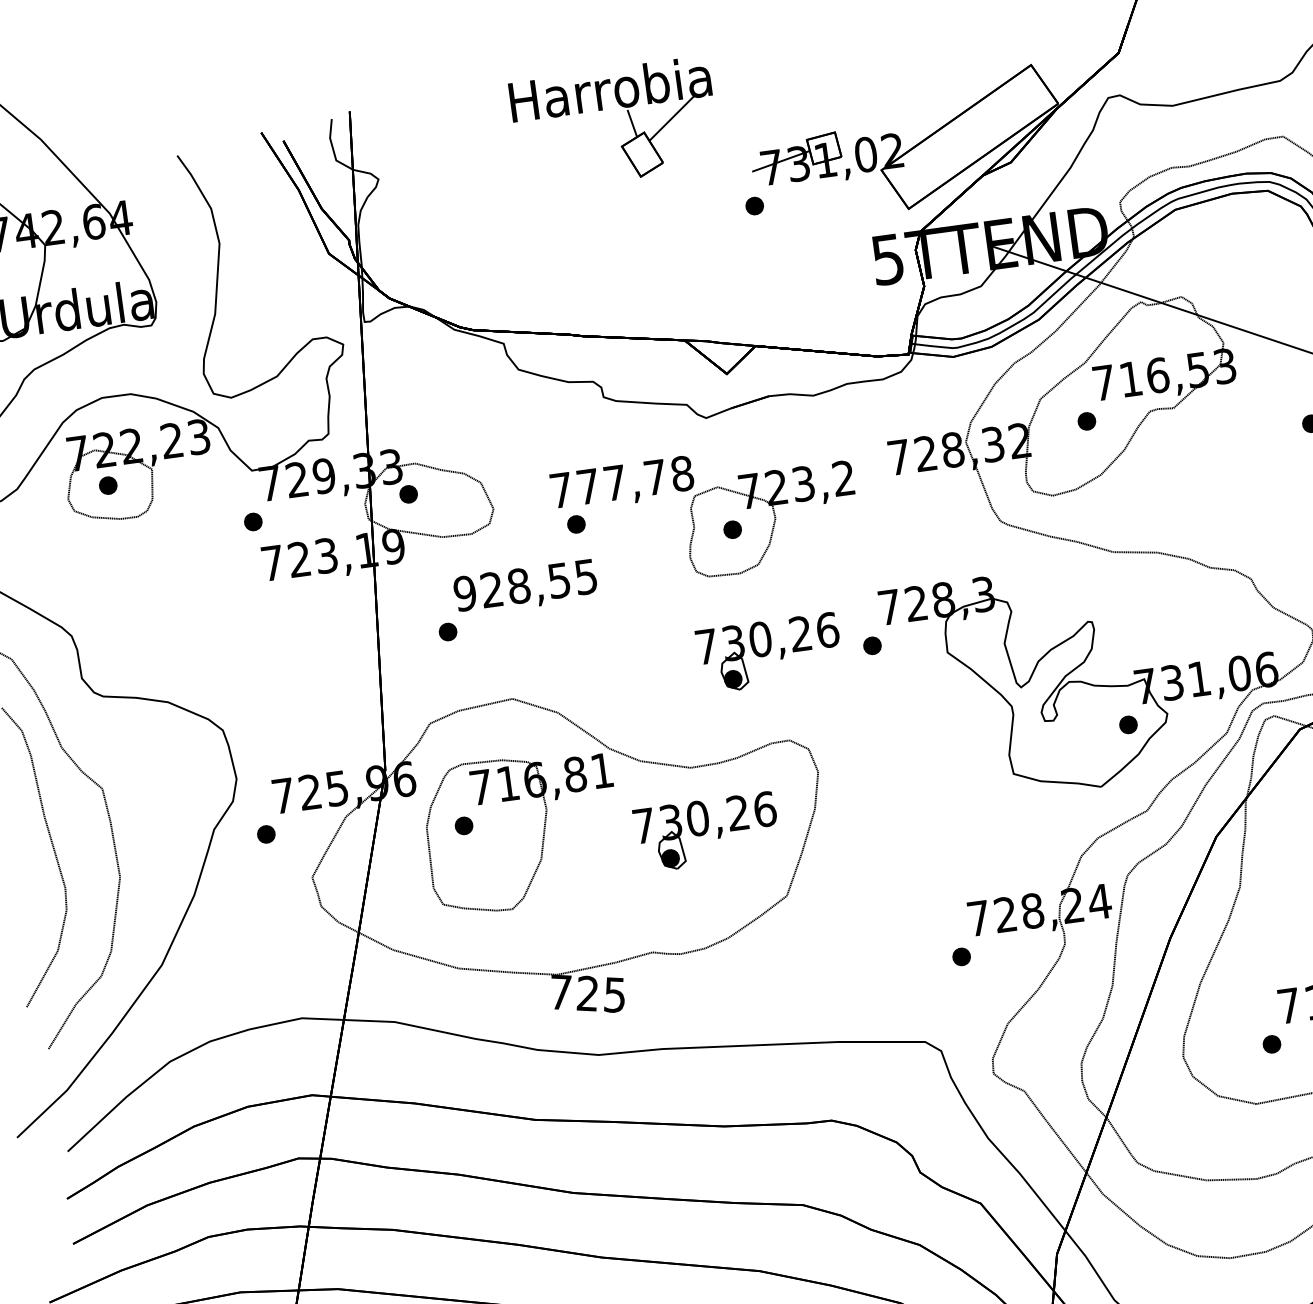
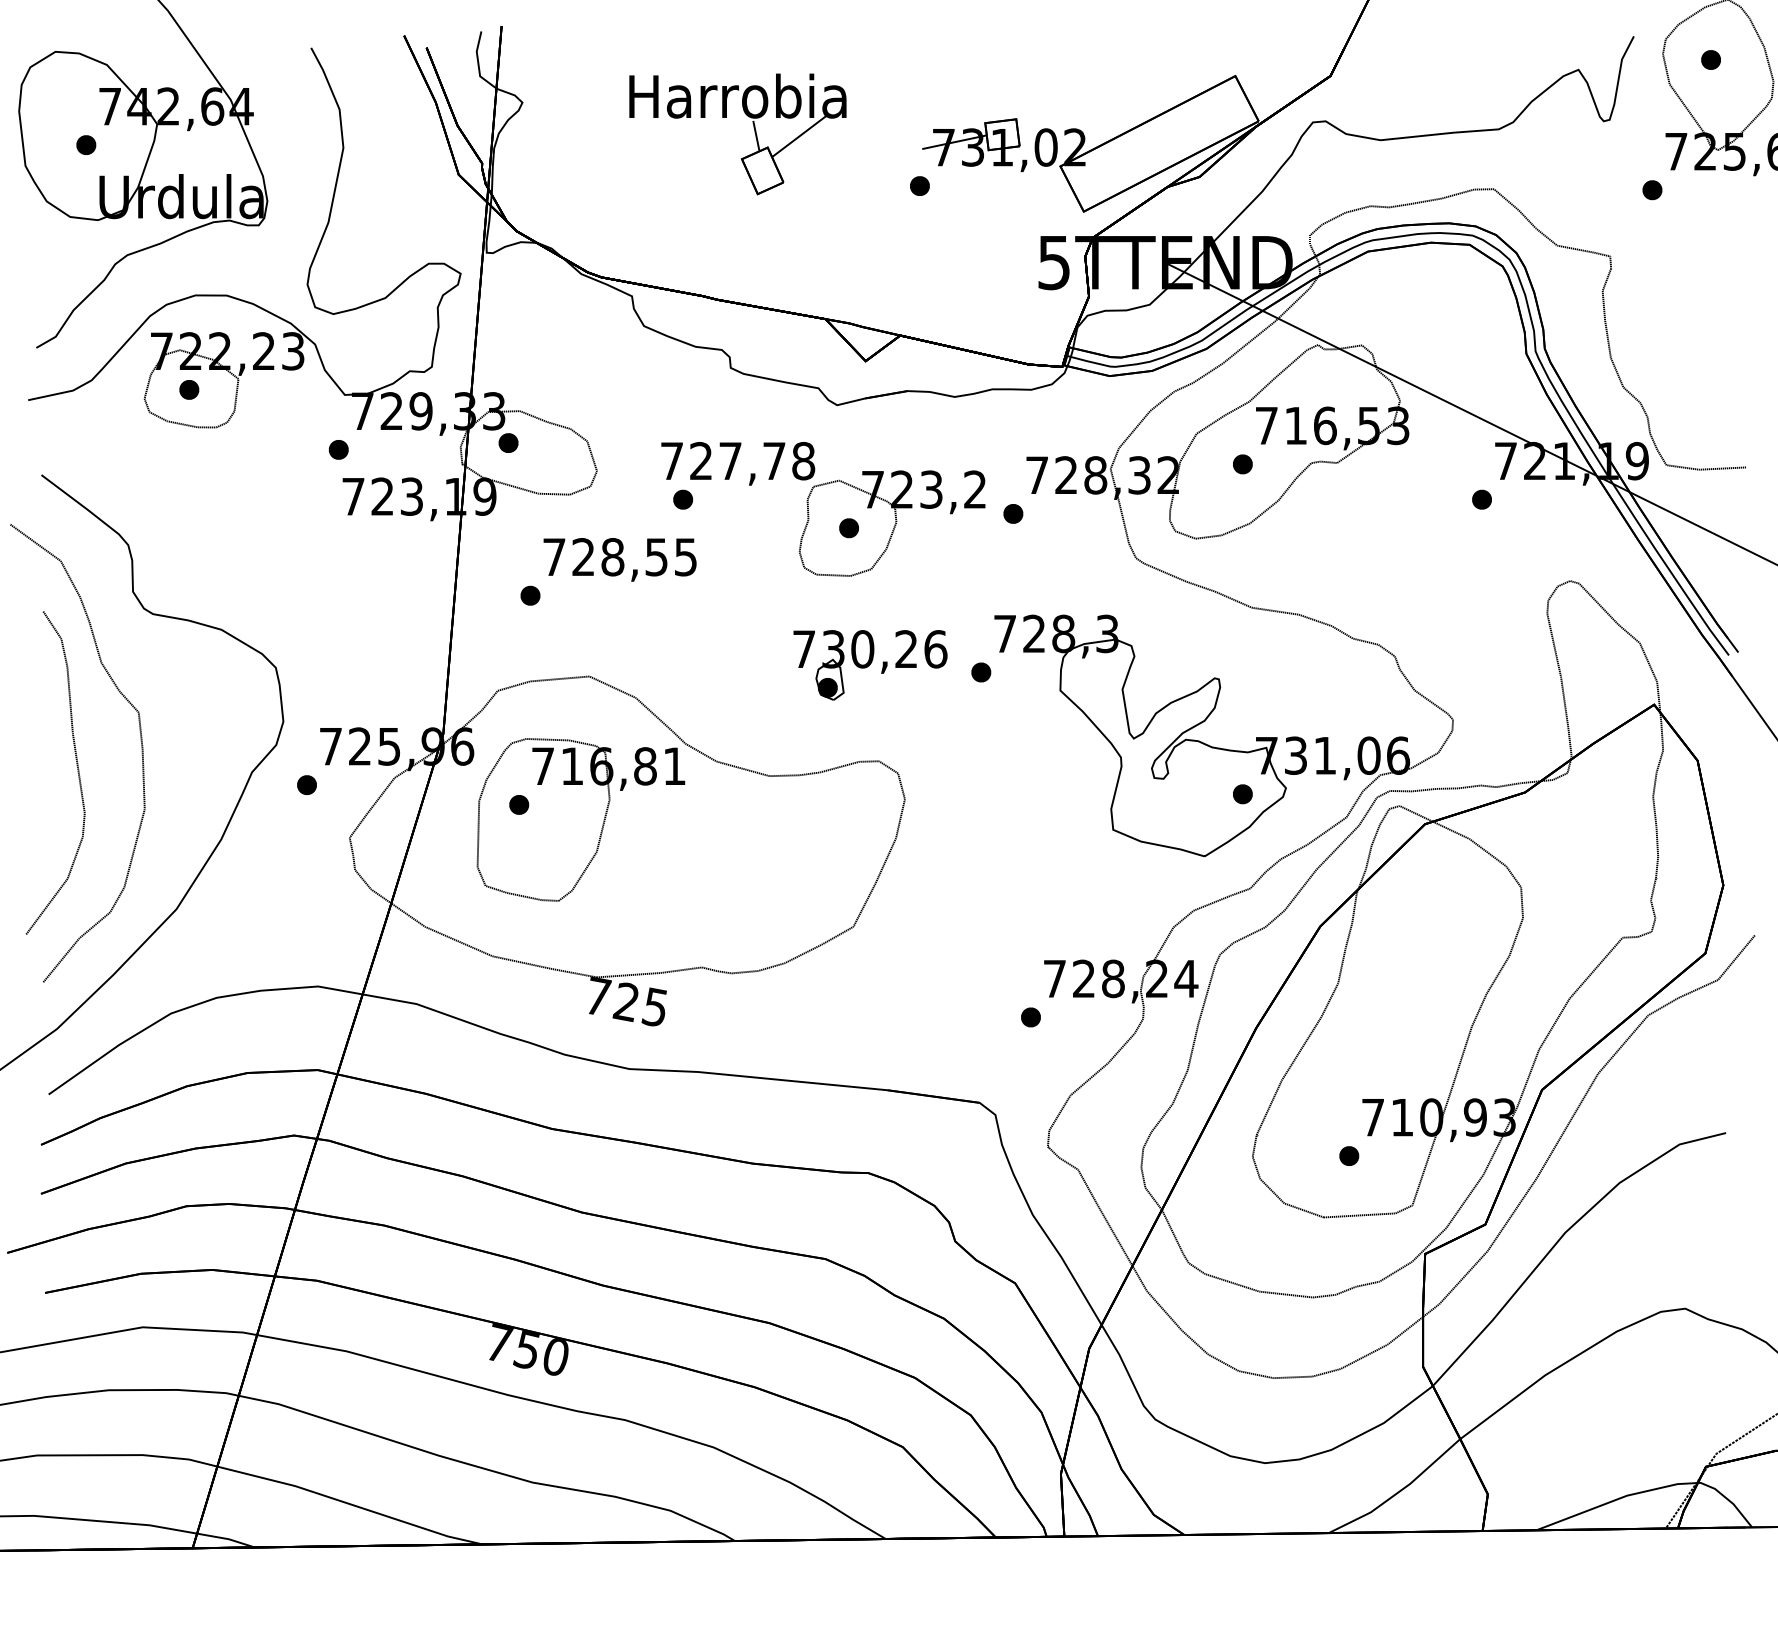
part: (628, 116) -> (753, 128), moved
text: (588, 486) -> (701, 460), 777,78 -> 727,78
part: (882, 495) -> (1013, 513), added
text: (464, 593) -> (553, 557), 928,55 -> 728,55
part: (707, 832) -> (777, 847), removed

